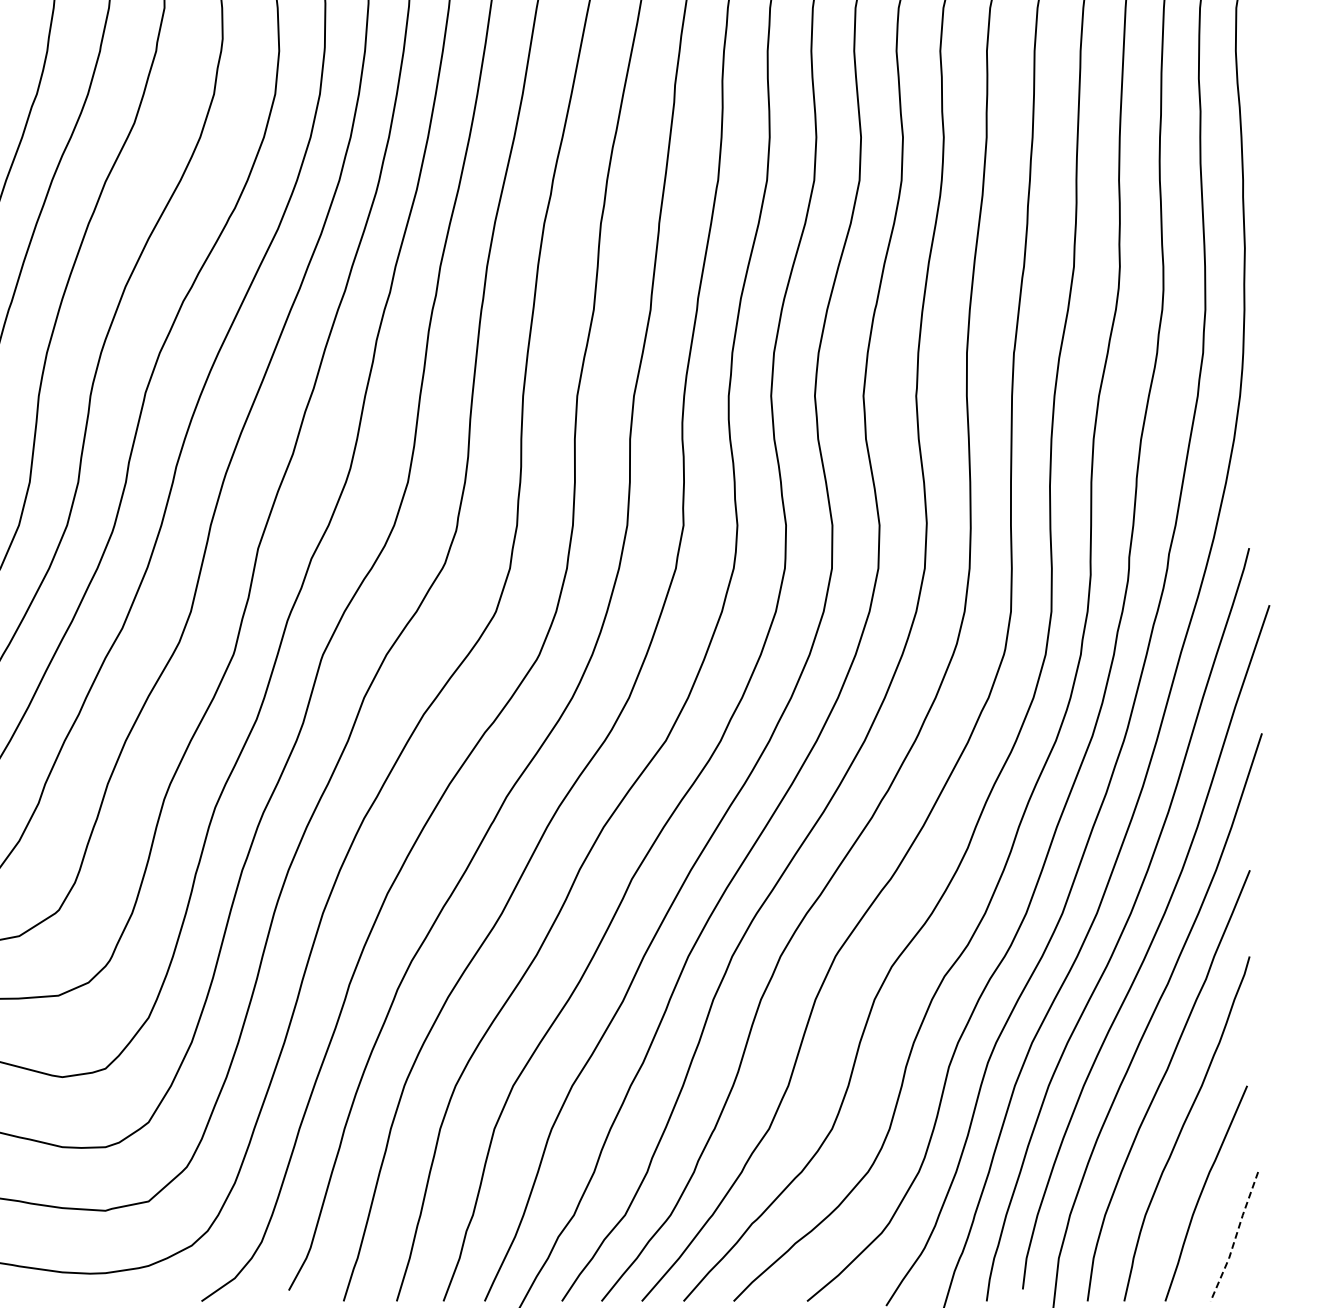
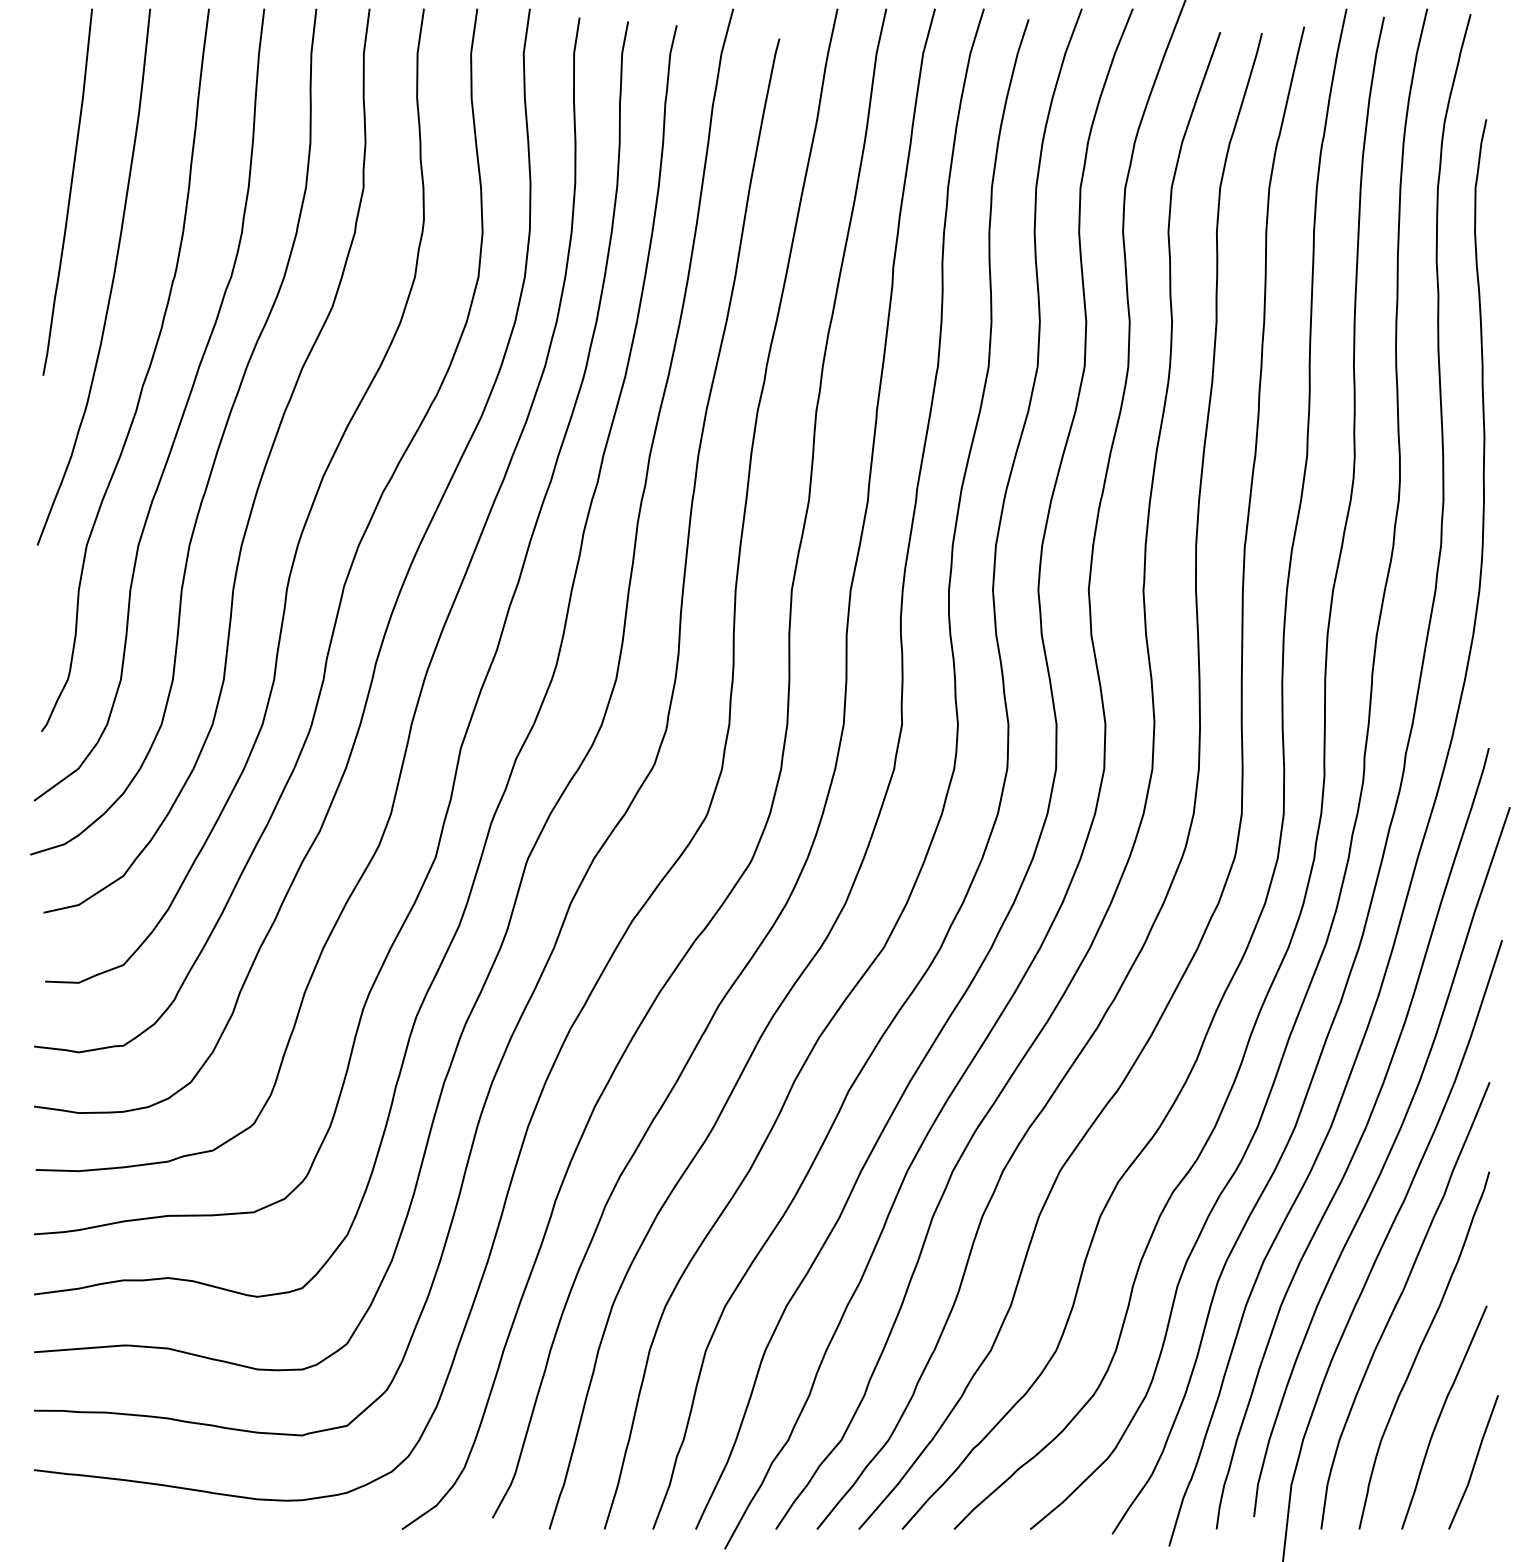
line: (1236, 1236) -> (1475, 1462), dashed -> solid

